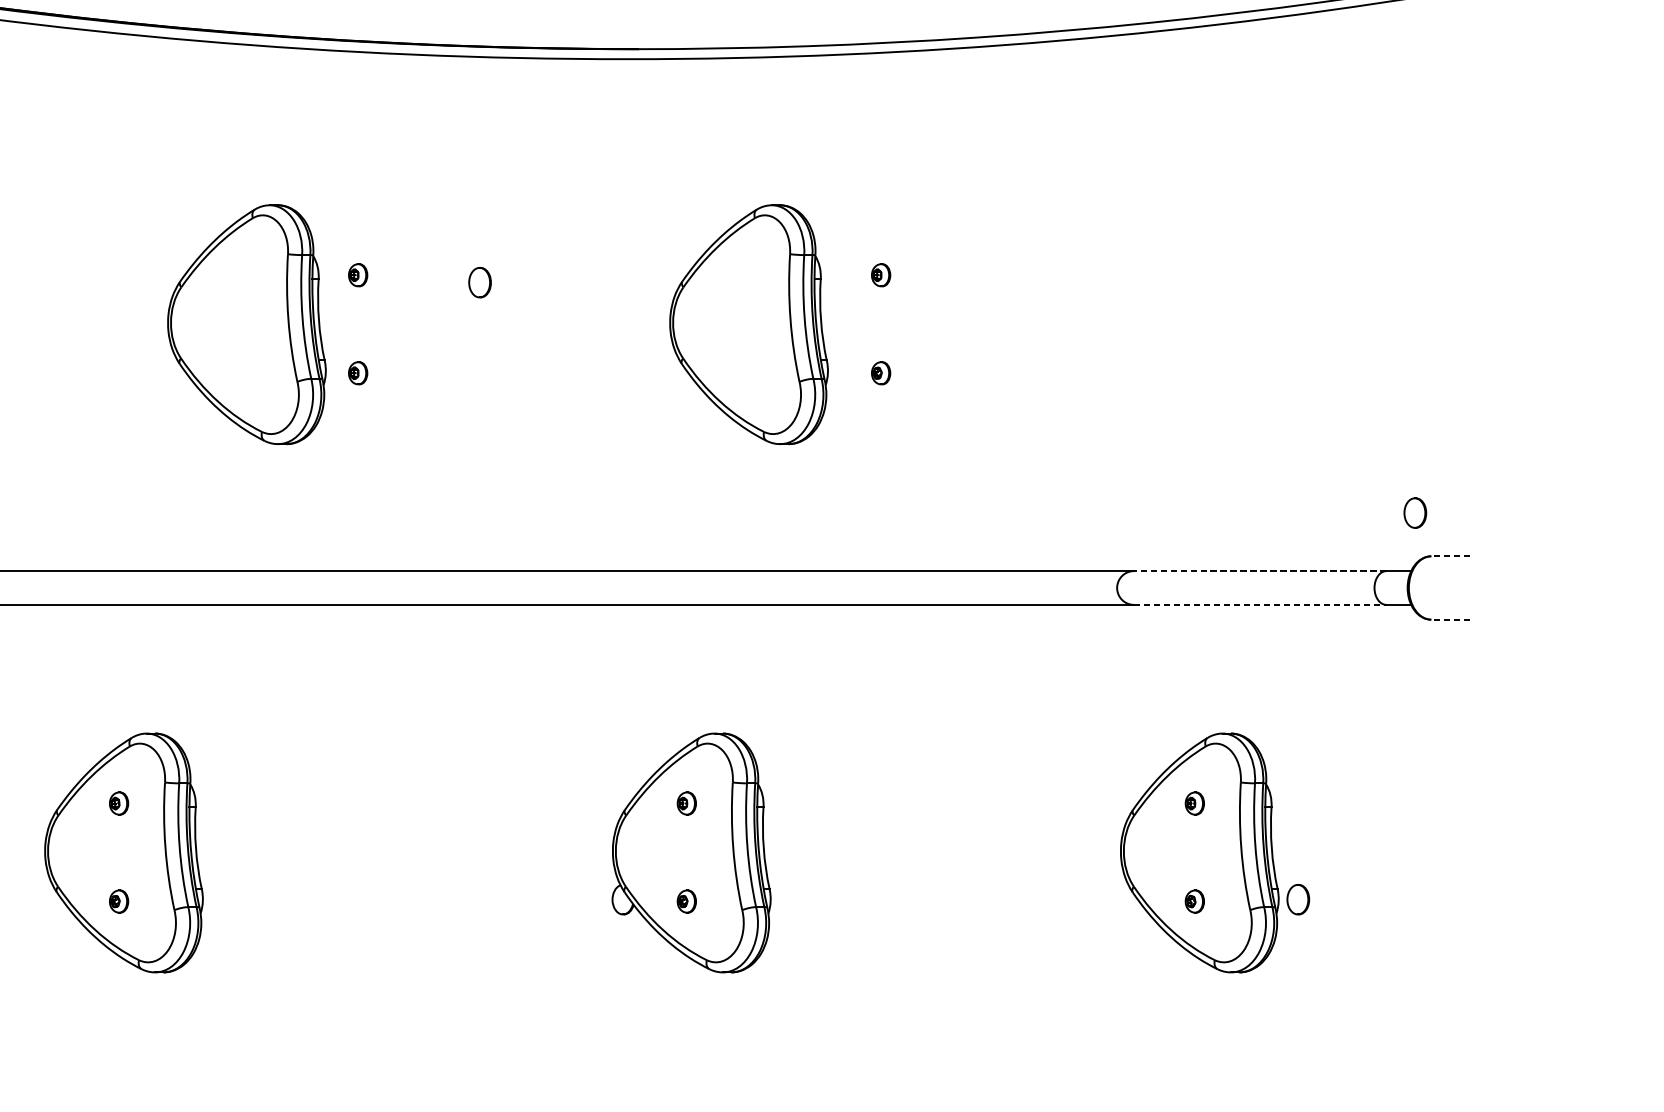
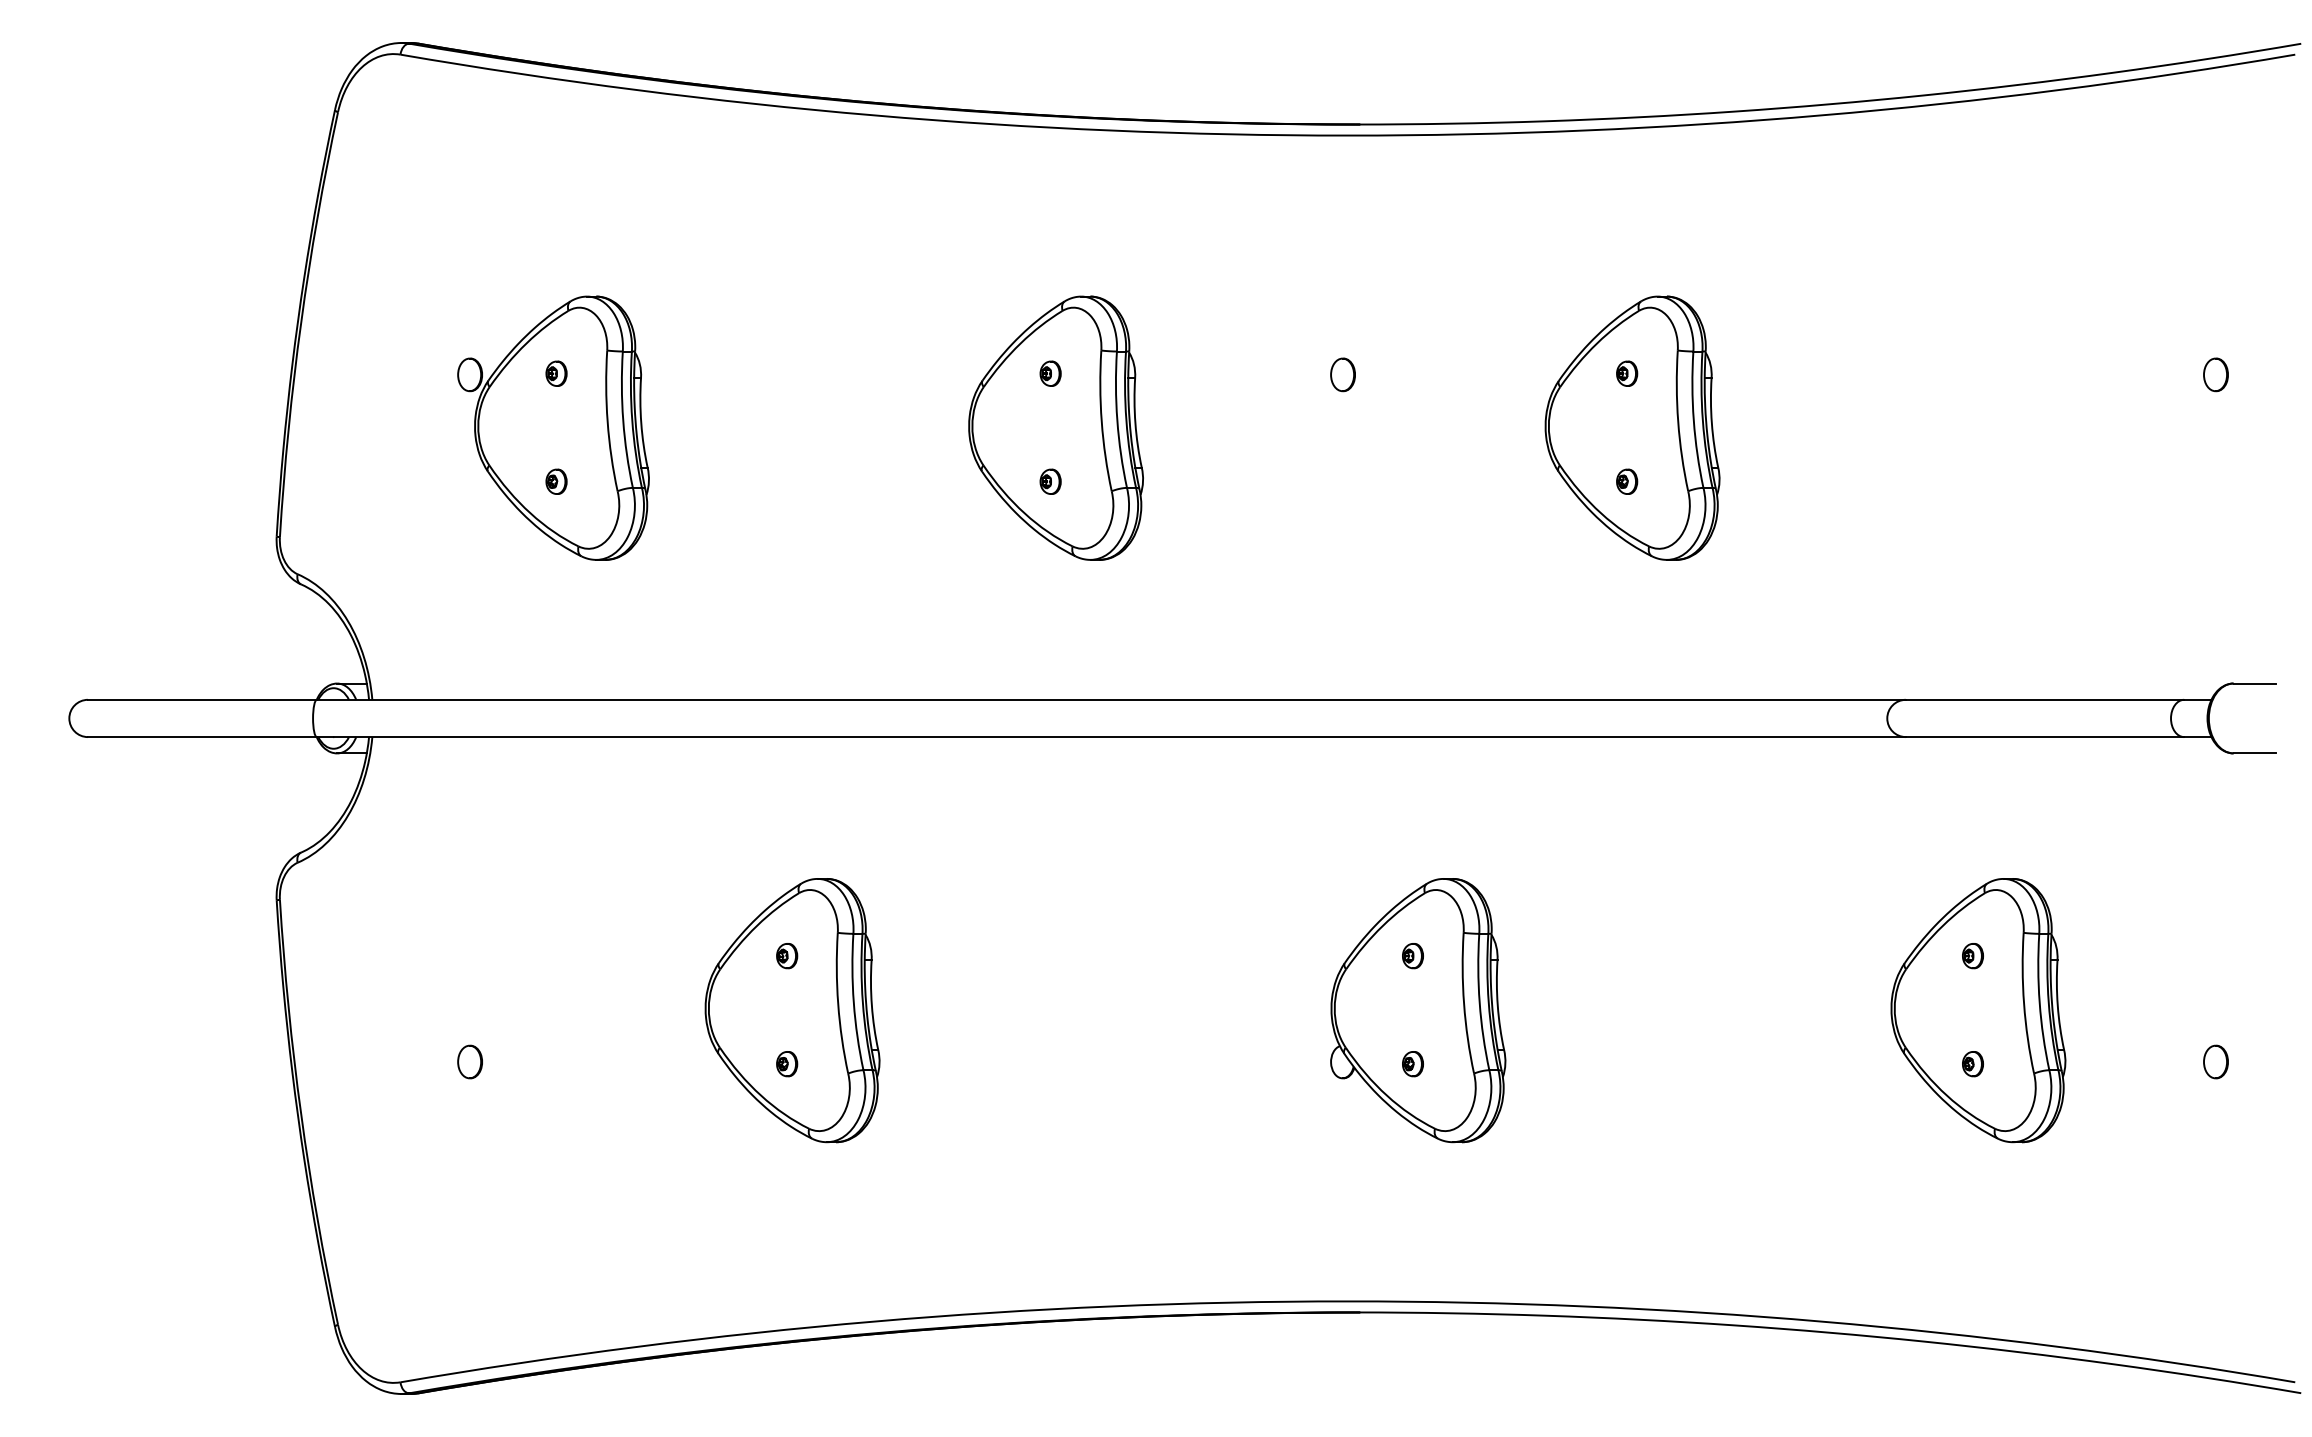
part: (479, 282) -> (1342, 374), moved
part: (246, 324) -> (1055, 427), moved
part: (749, 324) -> (1632, 427), moved
part: (1414, 512) -> (2215, 374), moved
line: (1450, 556) -> (2254, 683), dashed -> solid
line: (1259, 570) -> (2044, 699), dashed -> solid
line: (1260, 605) -> (2045, 737), dashed -> solid
line: (1450, 619) -> (2254, 753), dashed -> solid
part: (1297, 899) -> (2215, 1061), moved

